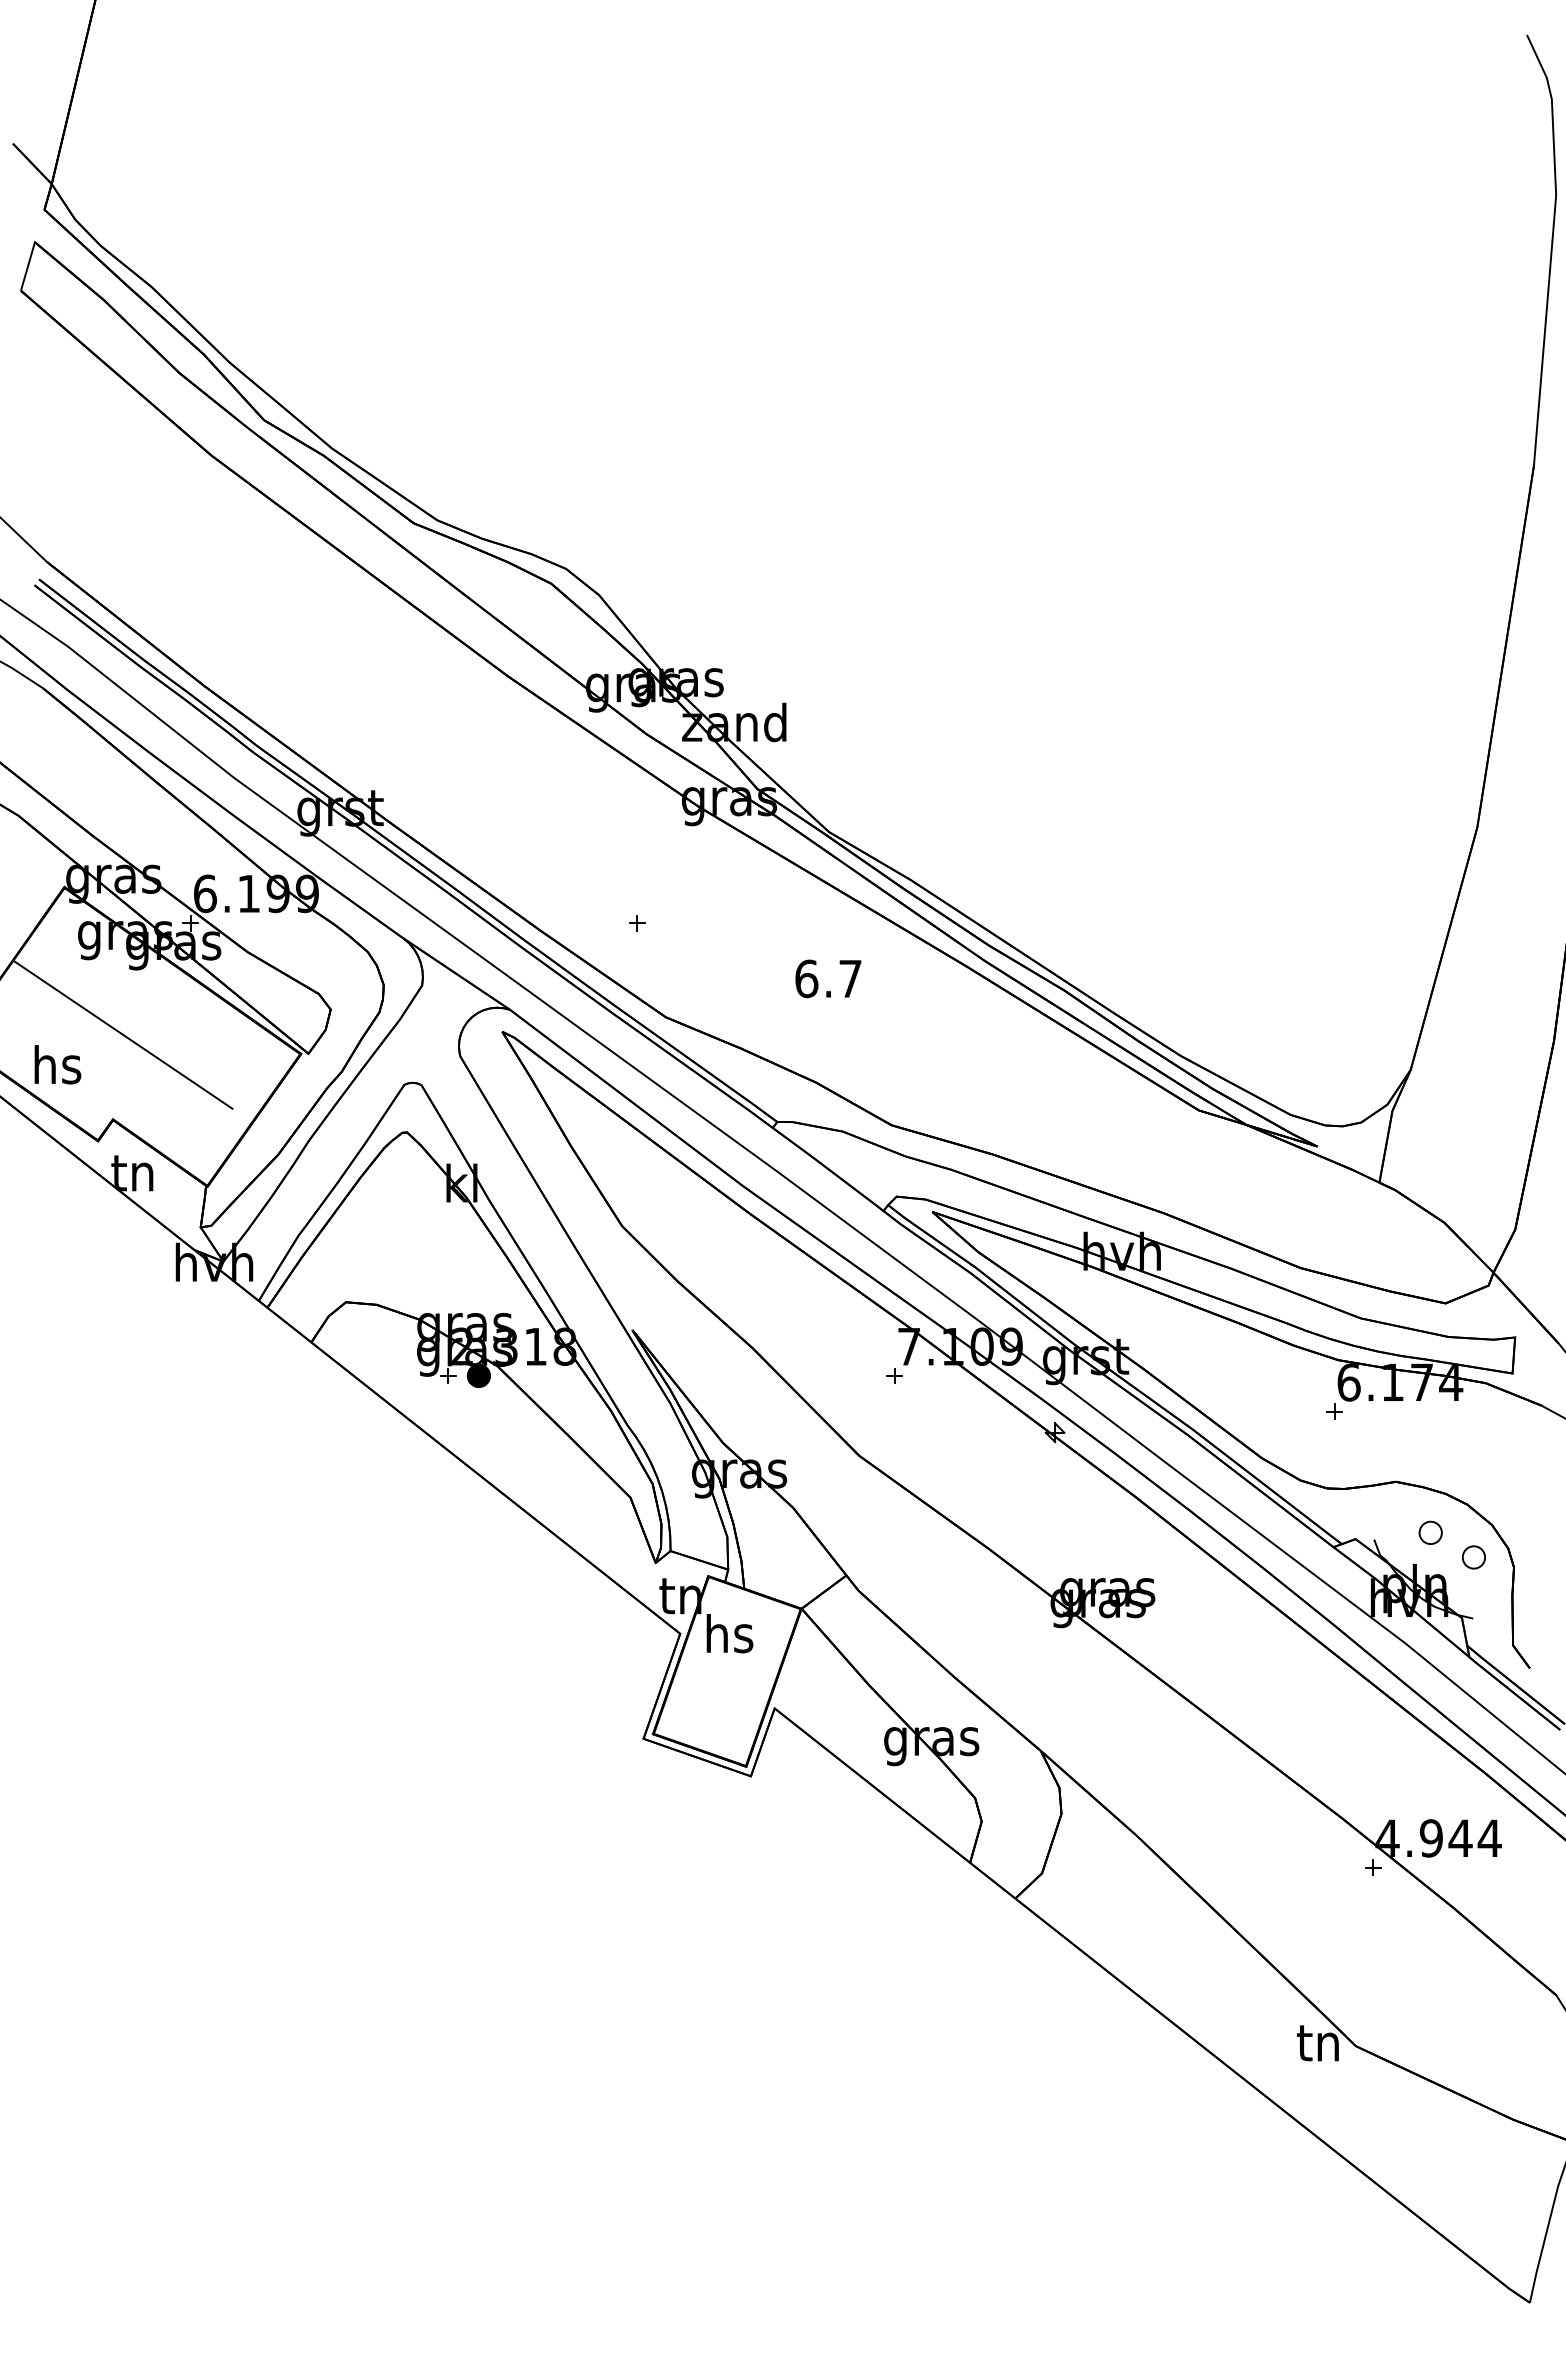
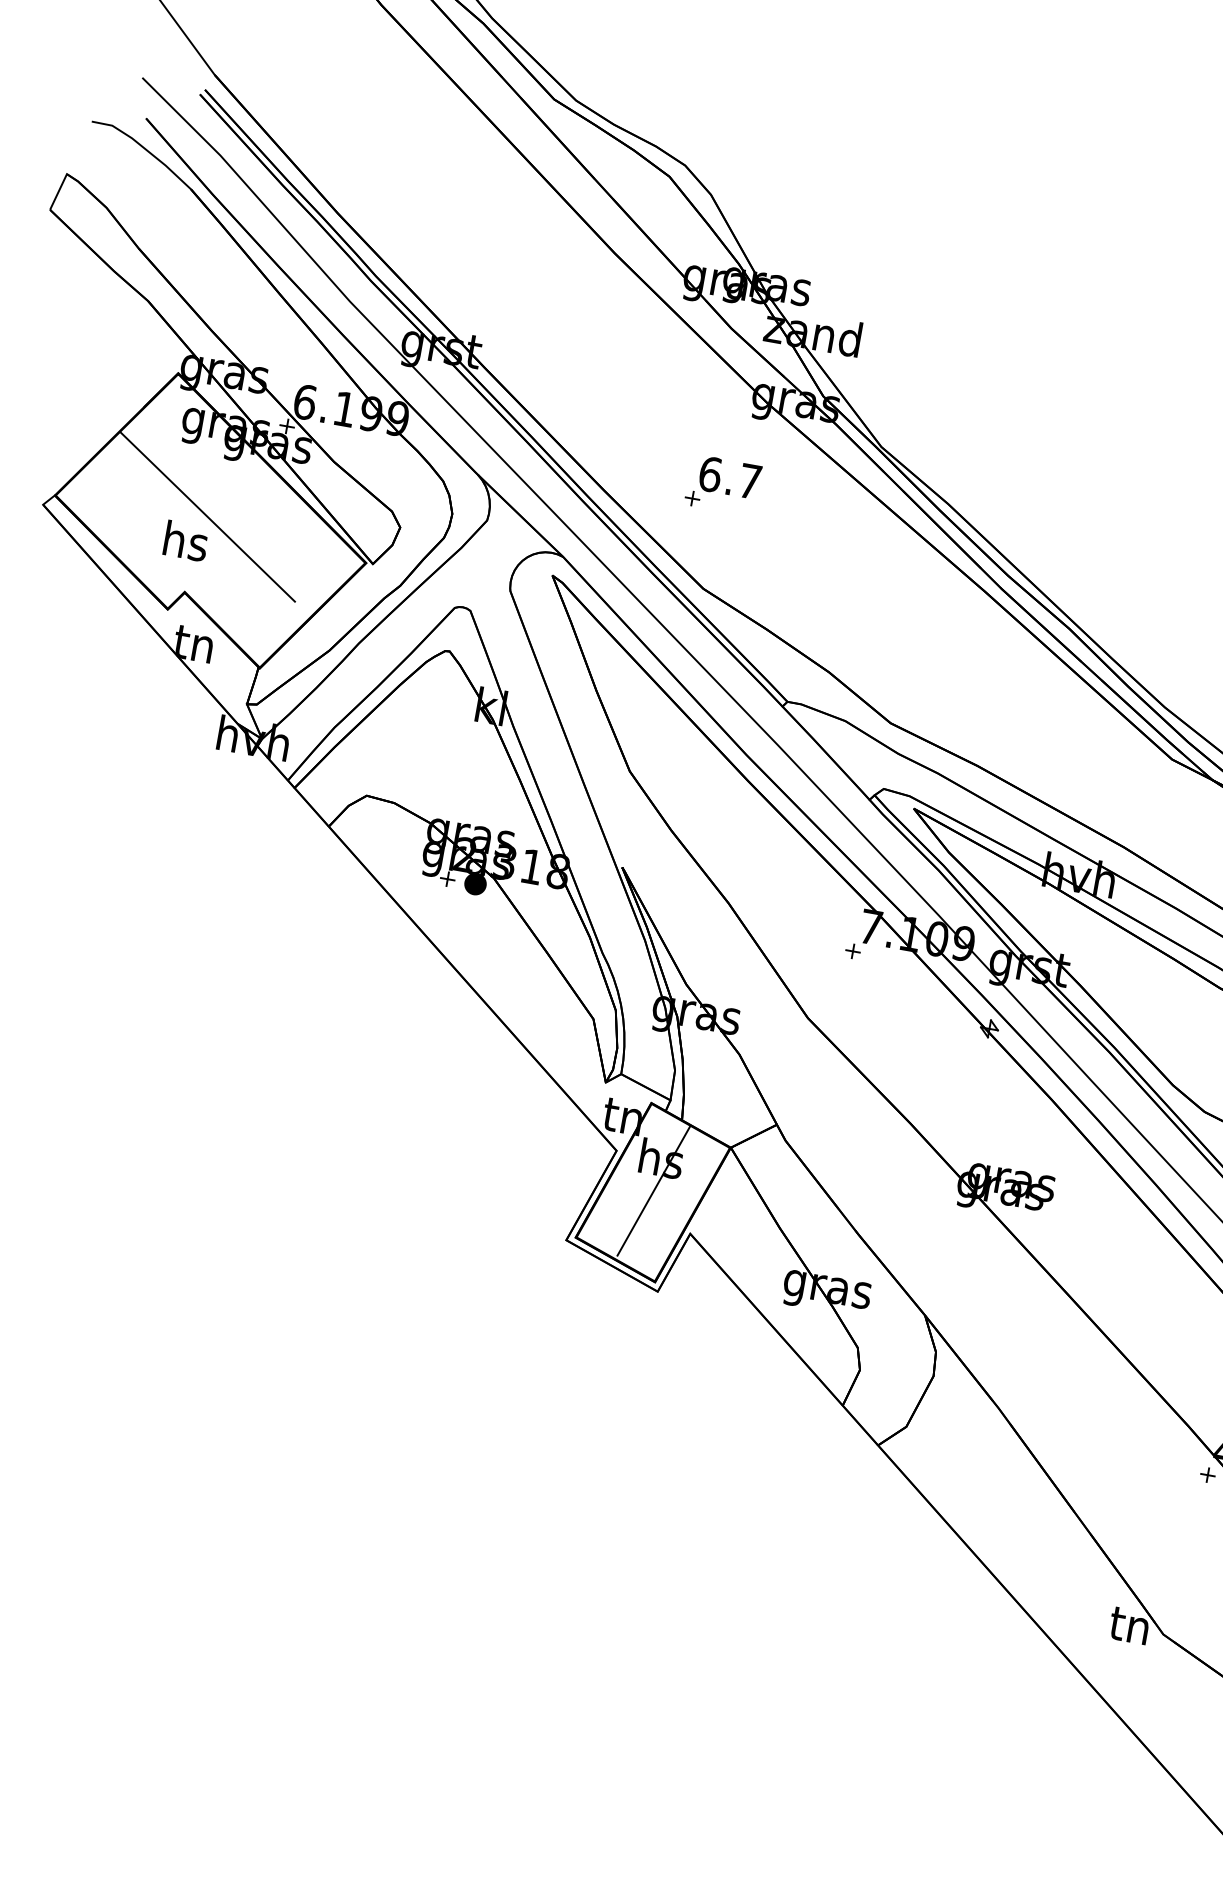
text: (828, 978) -> (730, 477), moved
text: (57, 1064) -> (185, 540), moved
line: (727, 1669) -> (653, 1190), added

